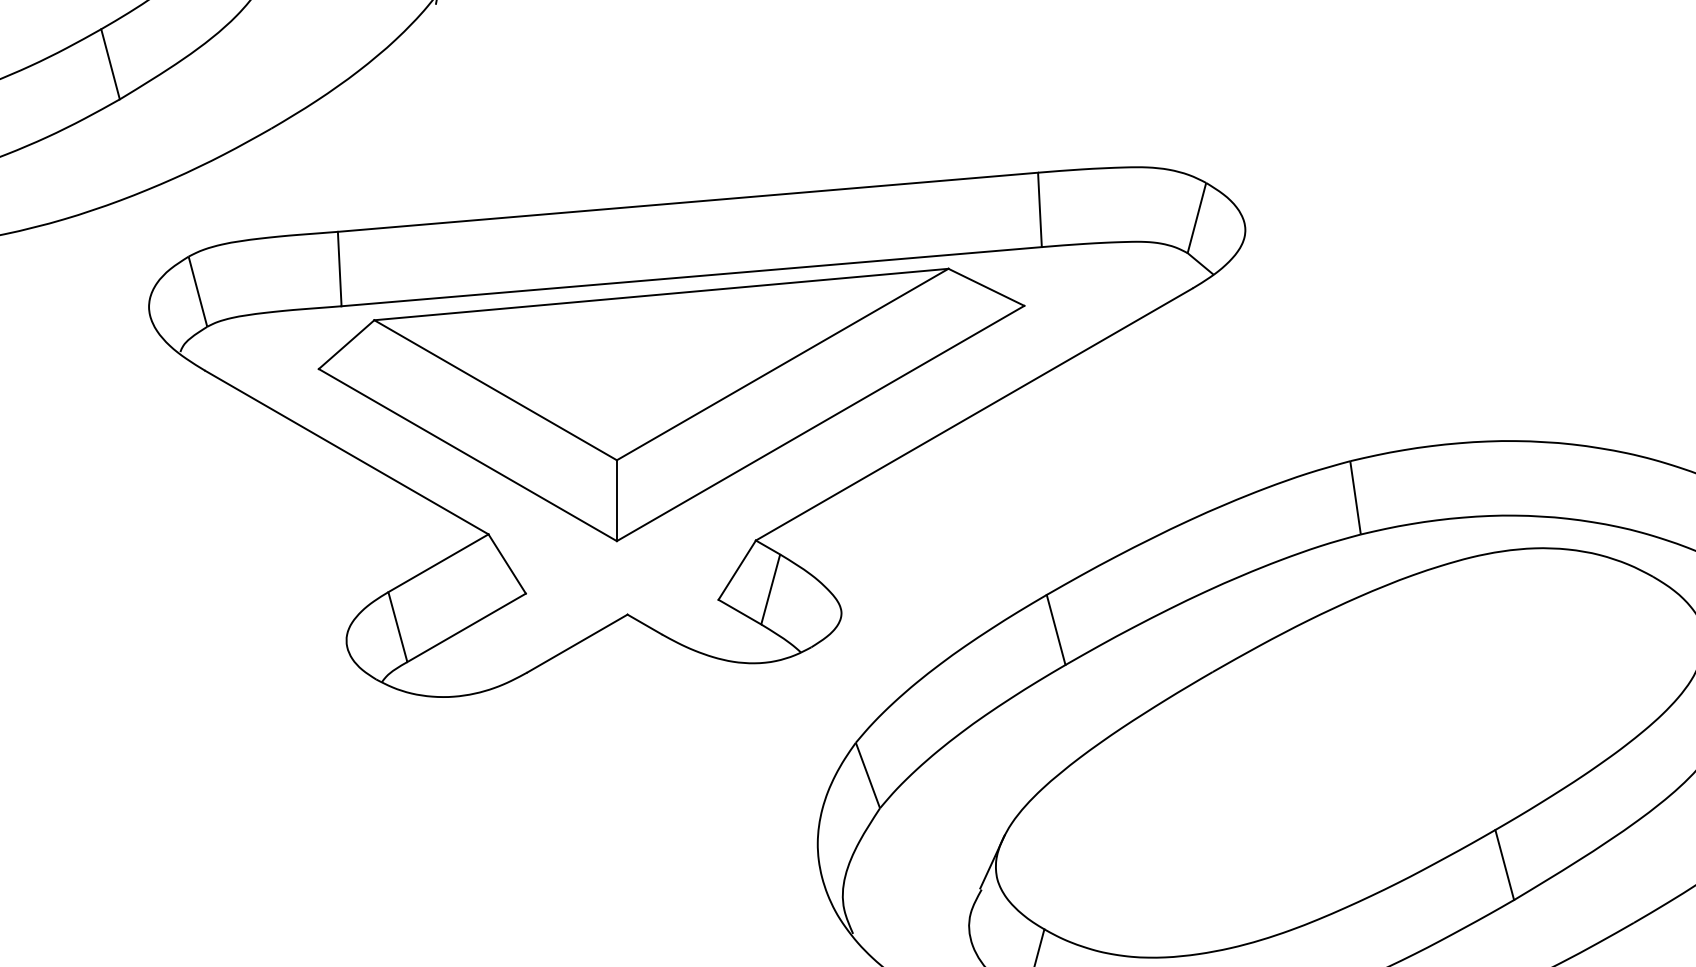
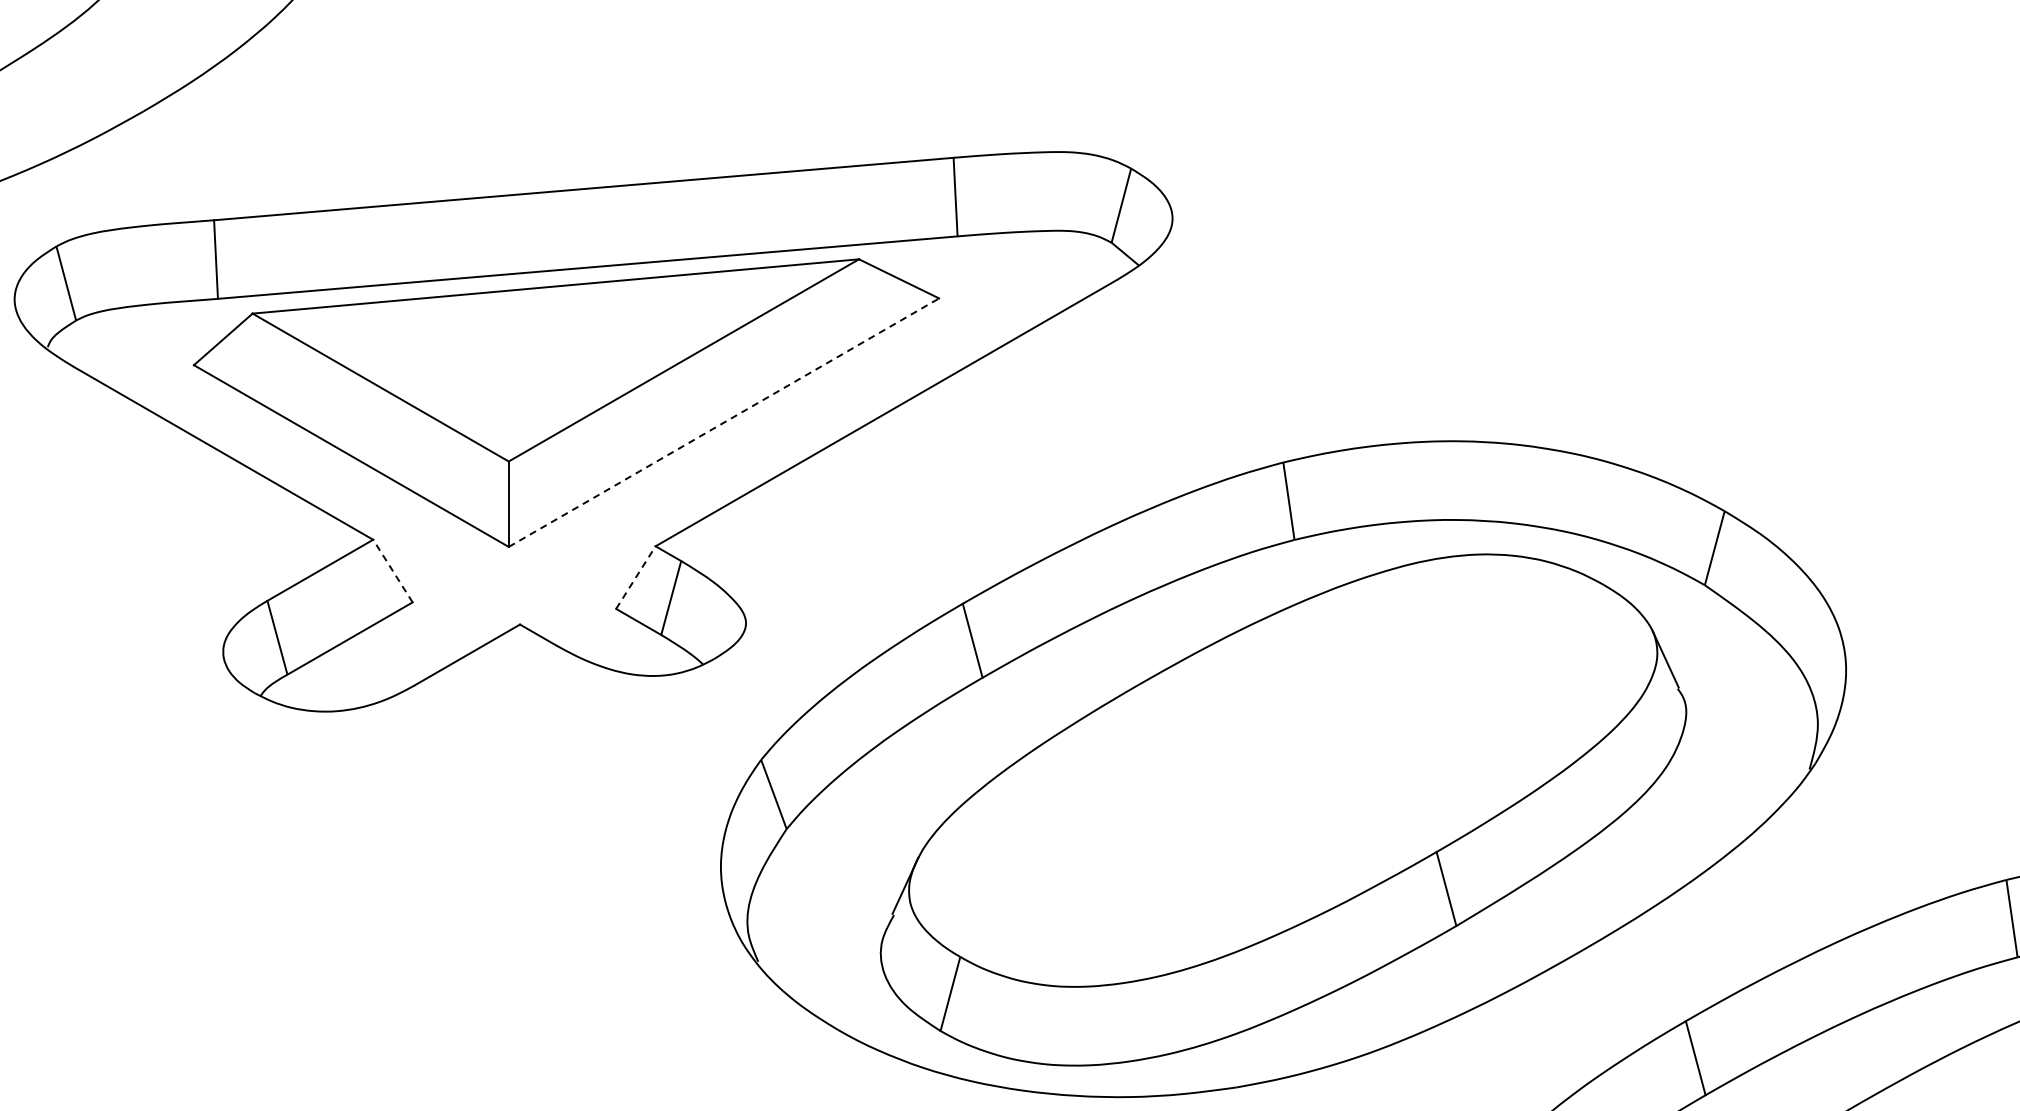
line: (821, 423) -> (724, 422), solid -> dashed
line: (506, 563) -> (392, 570), solid -> dashed
line: (737, 570) -> (636, 577), solid -> dashed

